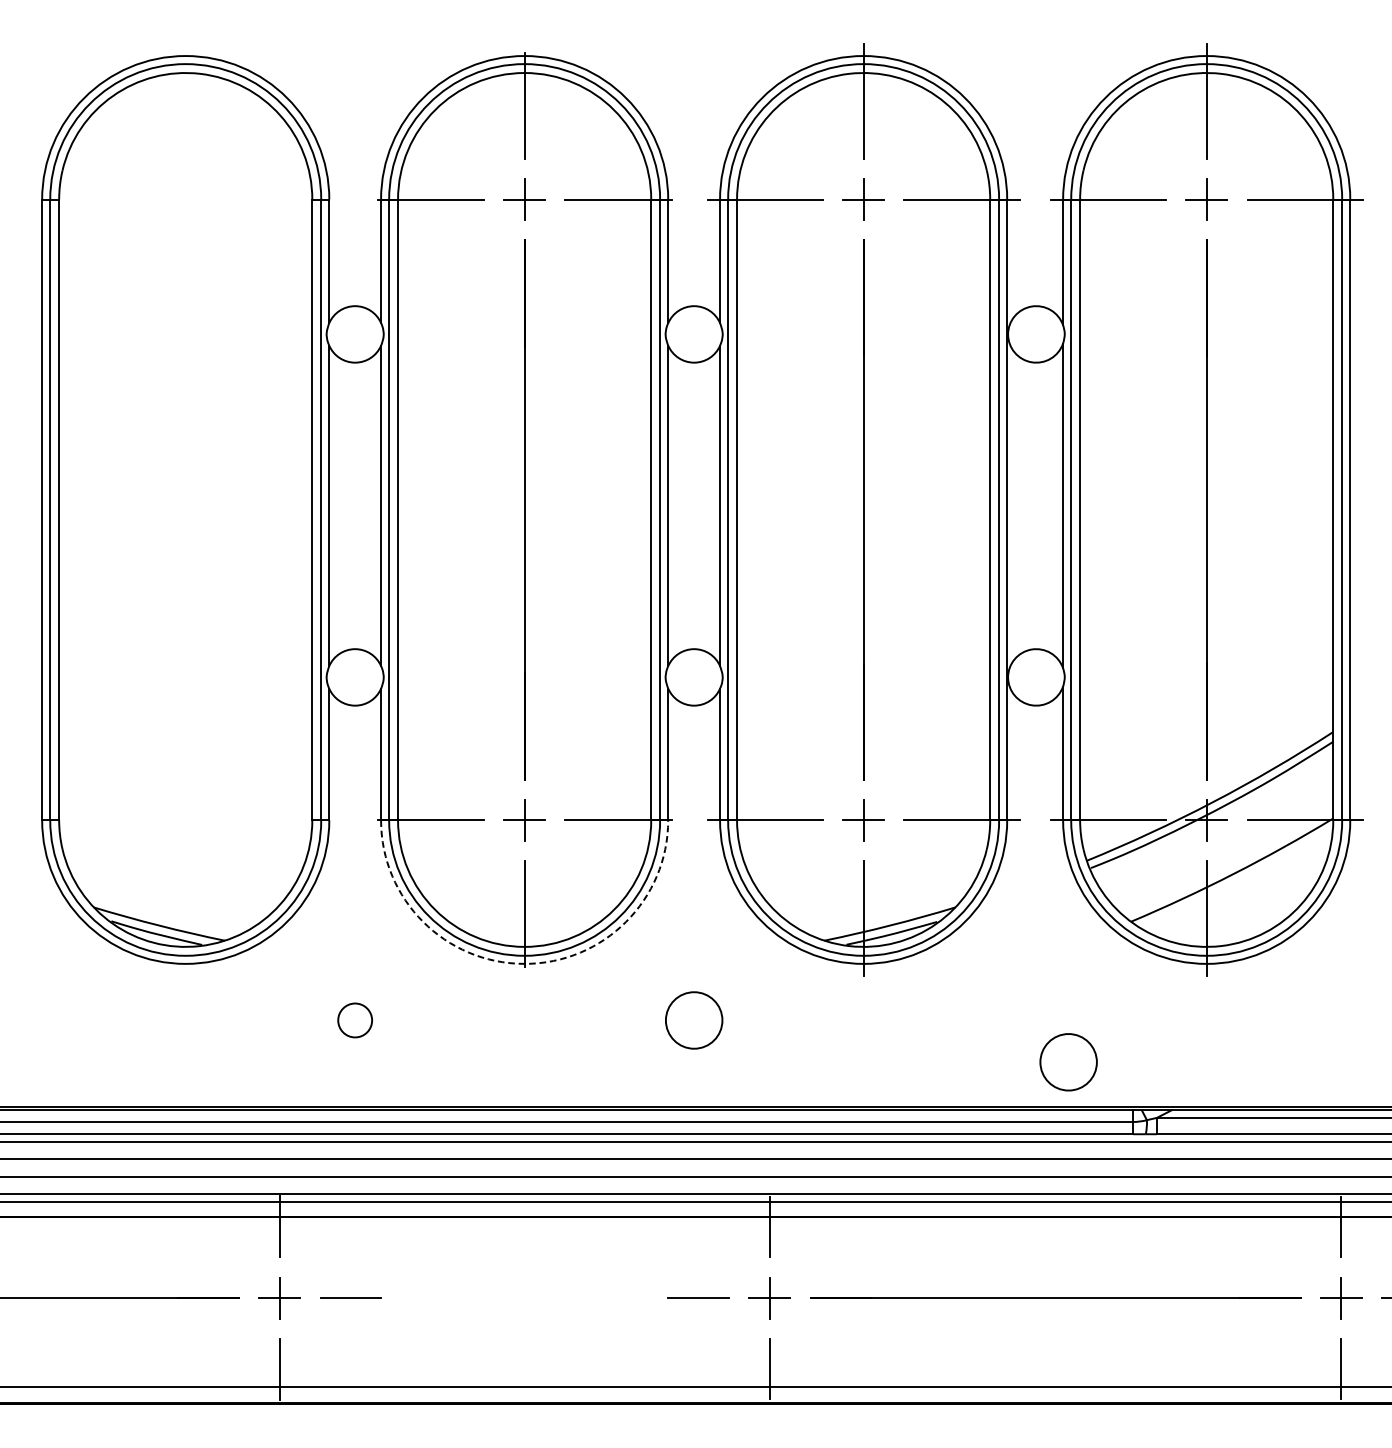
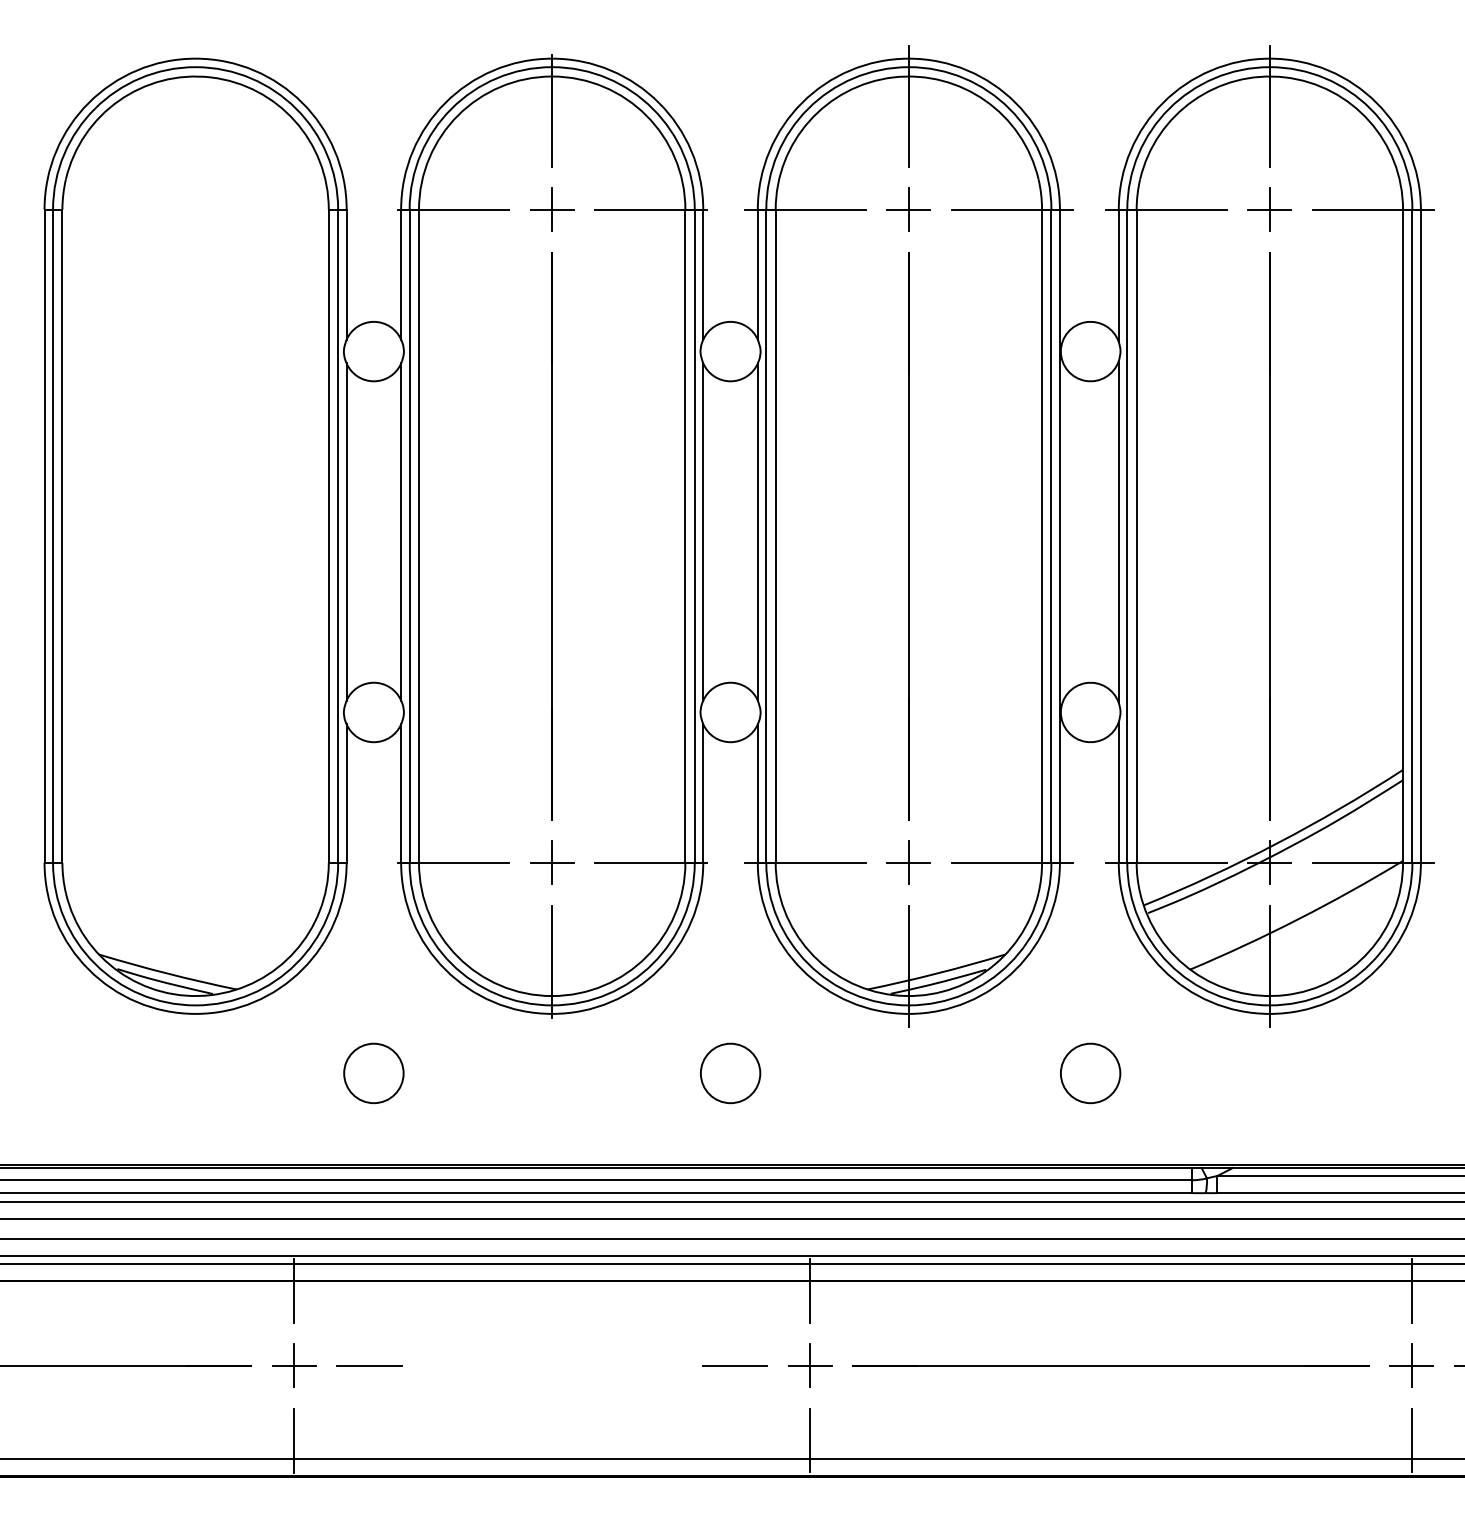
arc: (524, 963) -> (552, 1013), dashed -> solid
circle: (354, 1020) -> (373, 1073), size x1.67
circle: (1068, 1062) -> (1090, 1073), moved

